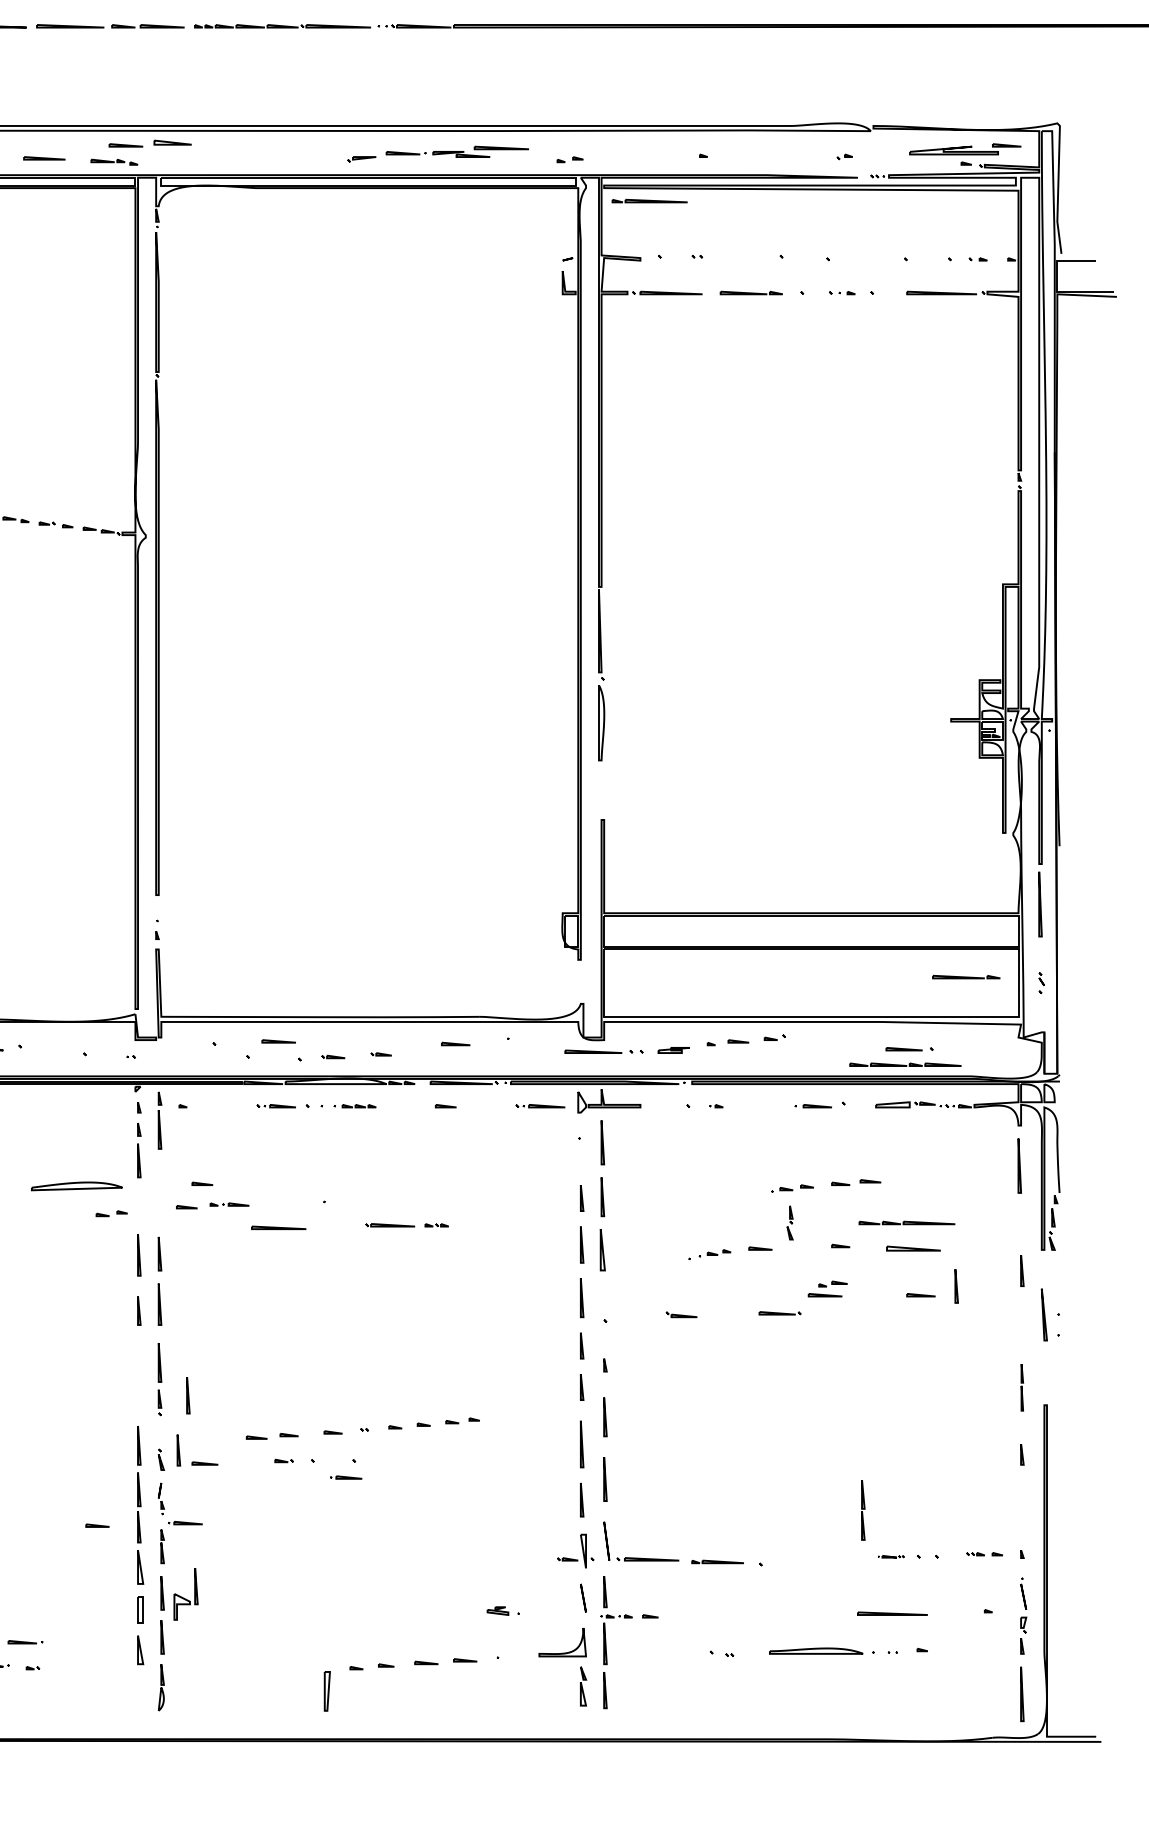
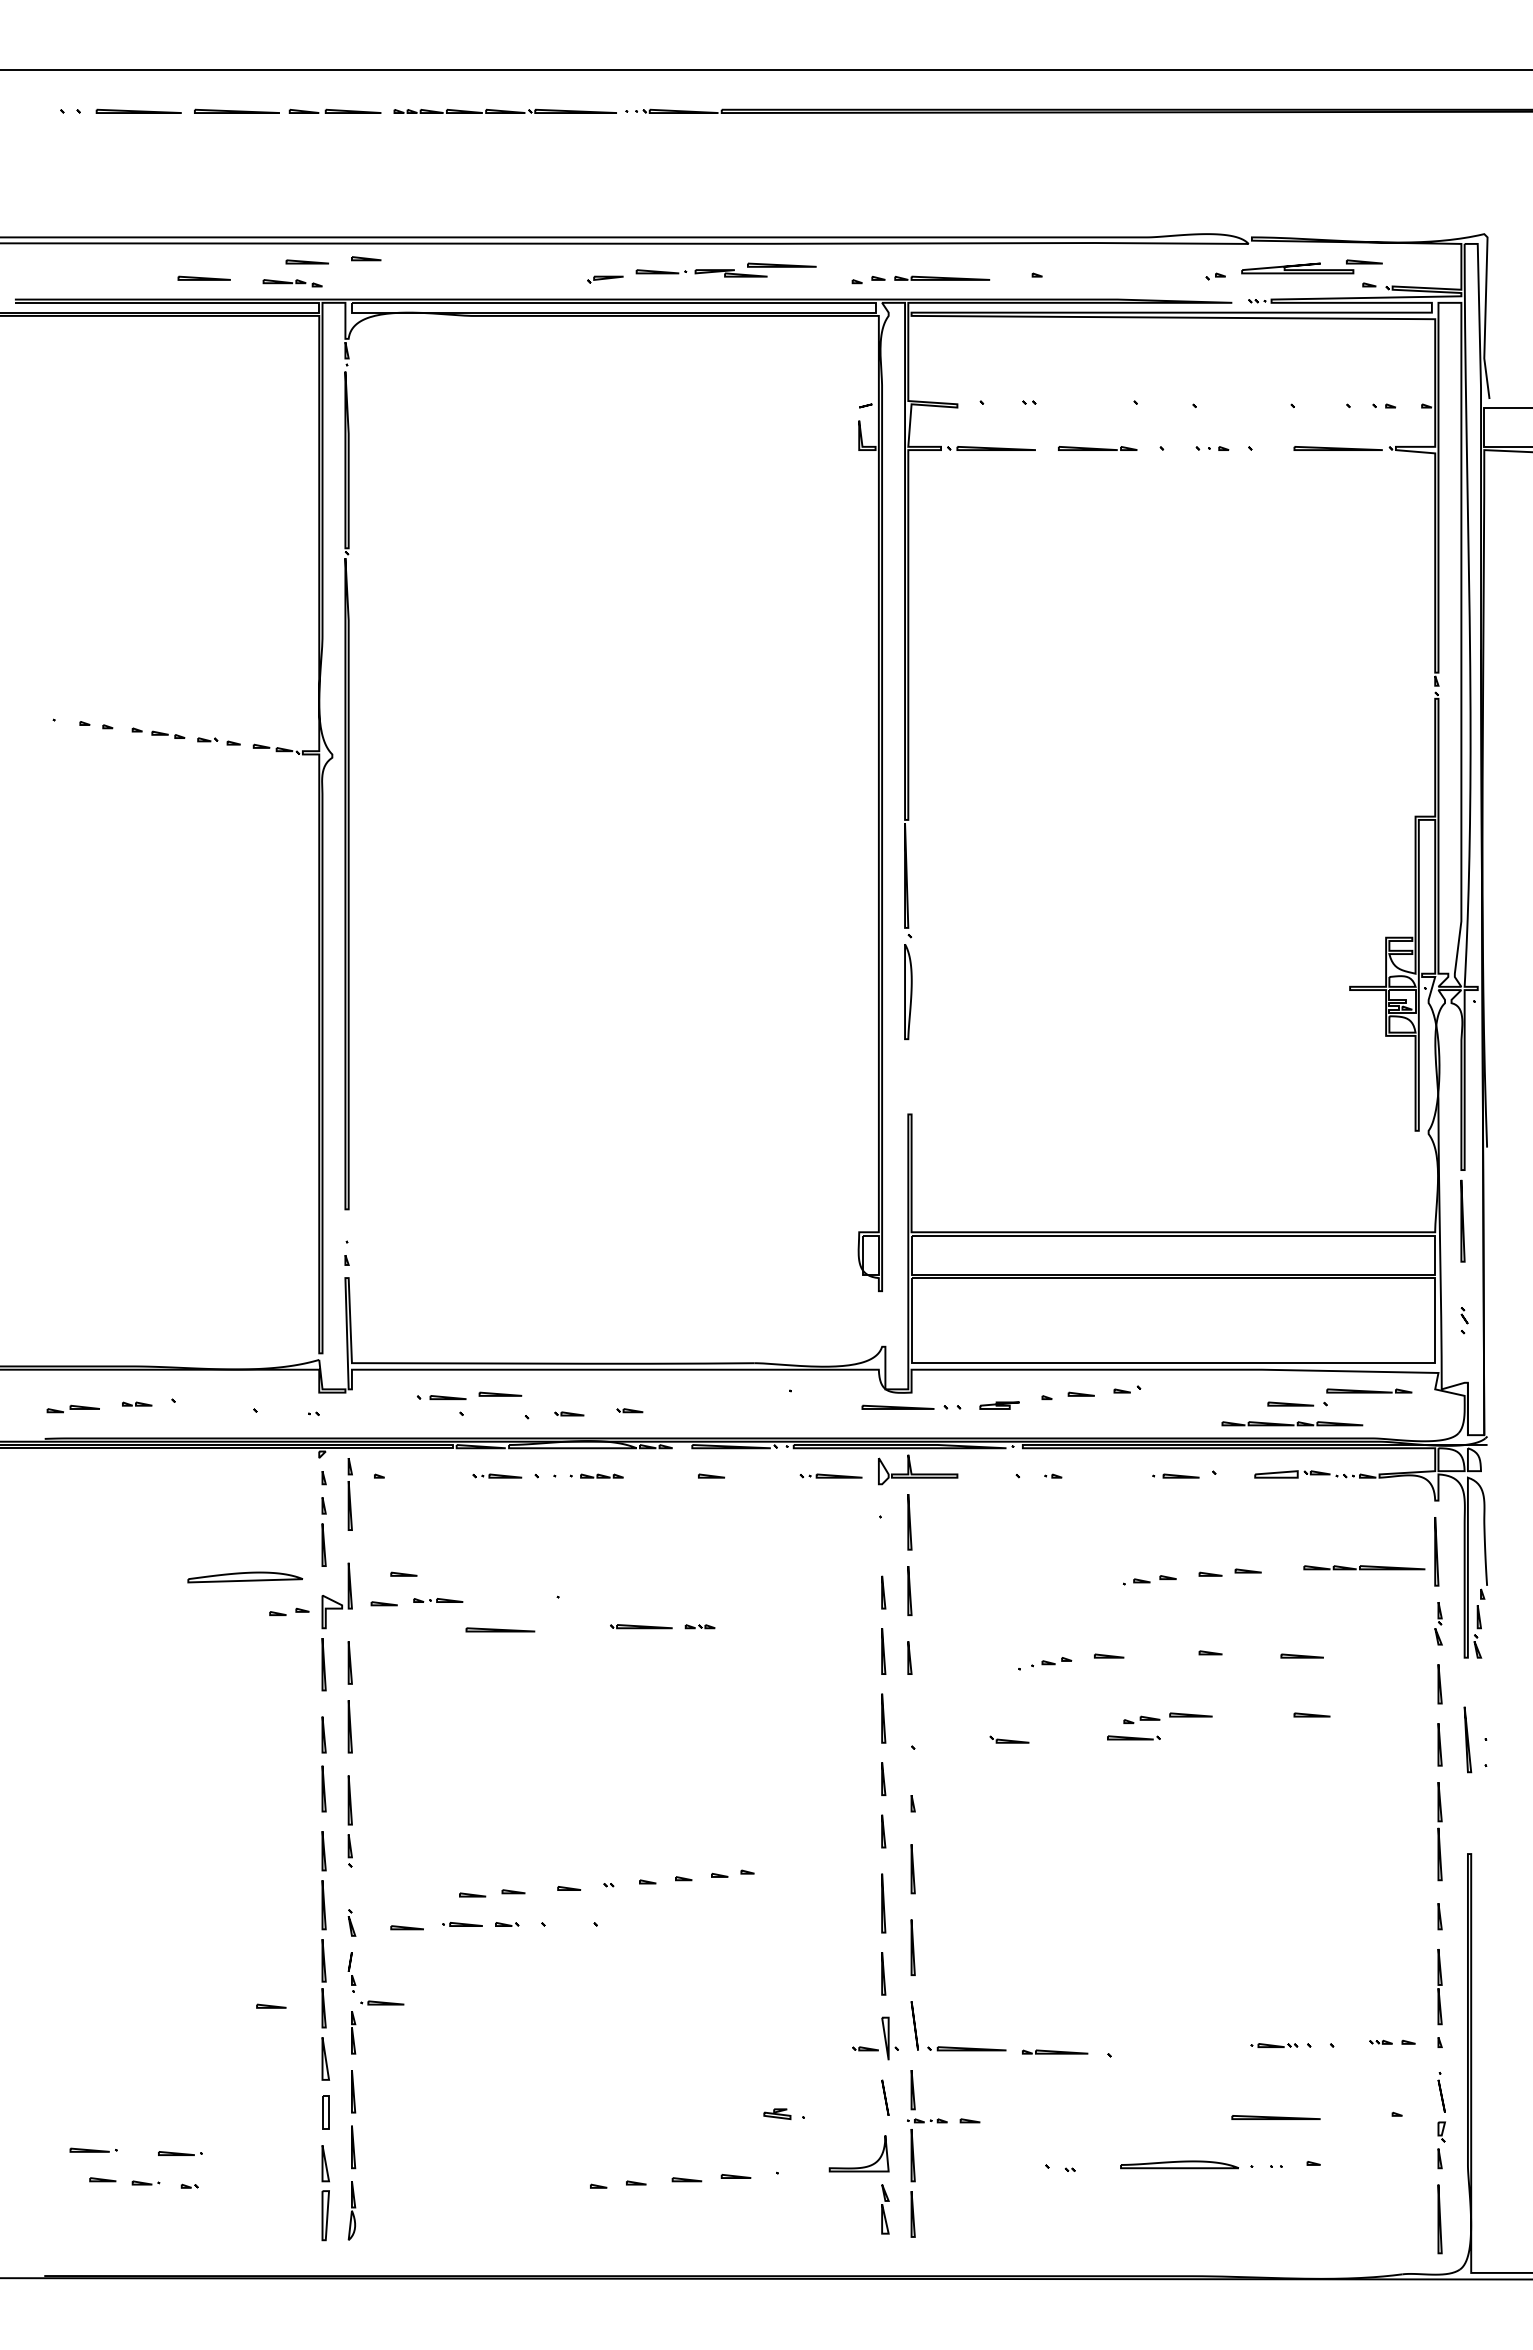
part: (172, 142) -> (366, 258), size x0.62
part: (964, 149) -> (1311, 266), moved
part: (649, 200) -> (942, 277), moved
part: (966, 976) -> (1369, 1390), moved
part: (455, 1043) -> (447, 1397), moved
part: (790, 1222) -> (1438, 1623), moved
part: (907, 1222) -> (1364, 1567), moved
part: (912, 1248) -> (1301, 1655), size x0.62
part: (602, 1249) -> (909, 1657), size x0.62
part: (832, 1283) -> (1141, 1719), moved
part: (956, 1286) -> (1439, 1744), moved
part: (1021, 1387) -> (1439, 1831), size x1.67
part: (187, 1395) -> (323, 1788), moved
part: (178, 1450) -> (323, 1851), moved
line: (346, 1477) -> (462, 1924), moved
part: (862, 1510) -> (1439, 1987), moved
part: (891, 1556) -> (1274, 2045), size x1.43
part: (185, 1593) -> (336, 1595), moved
part: (327, 1691) -> (325, 2215), moved

